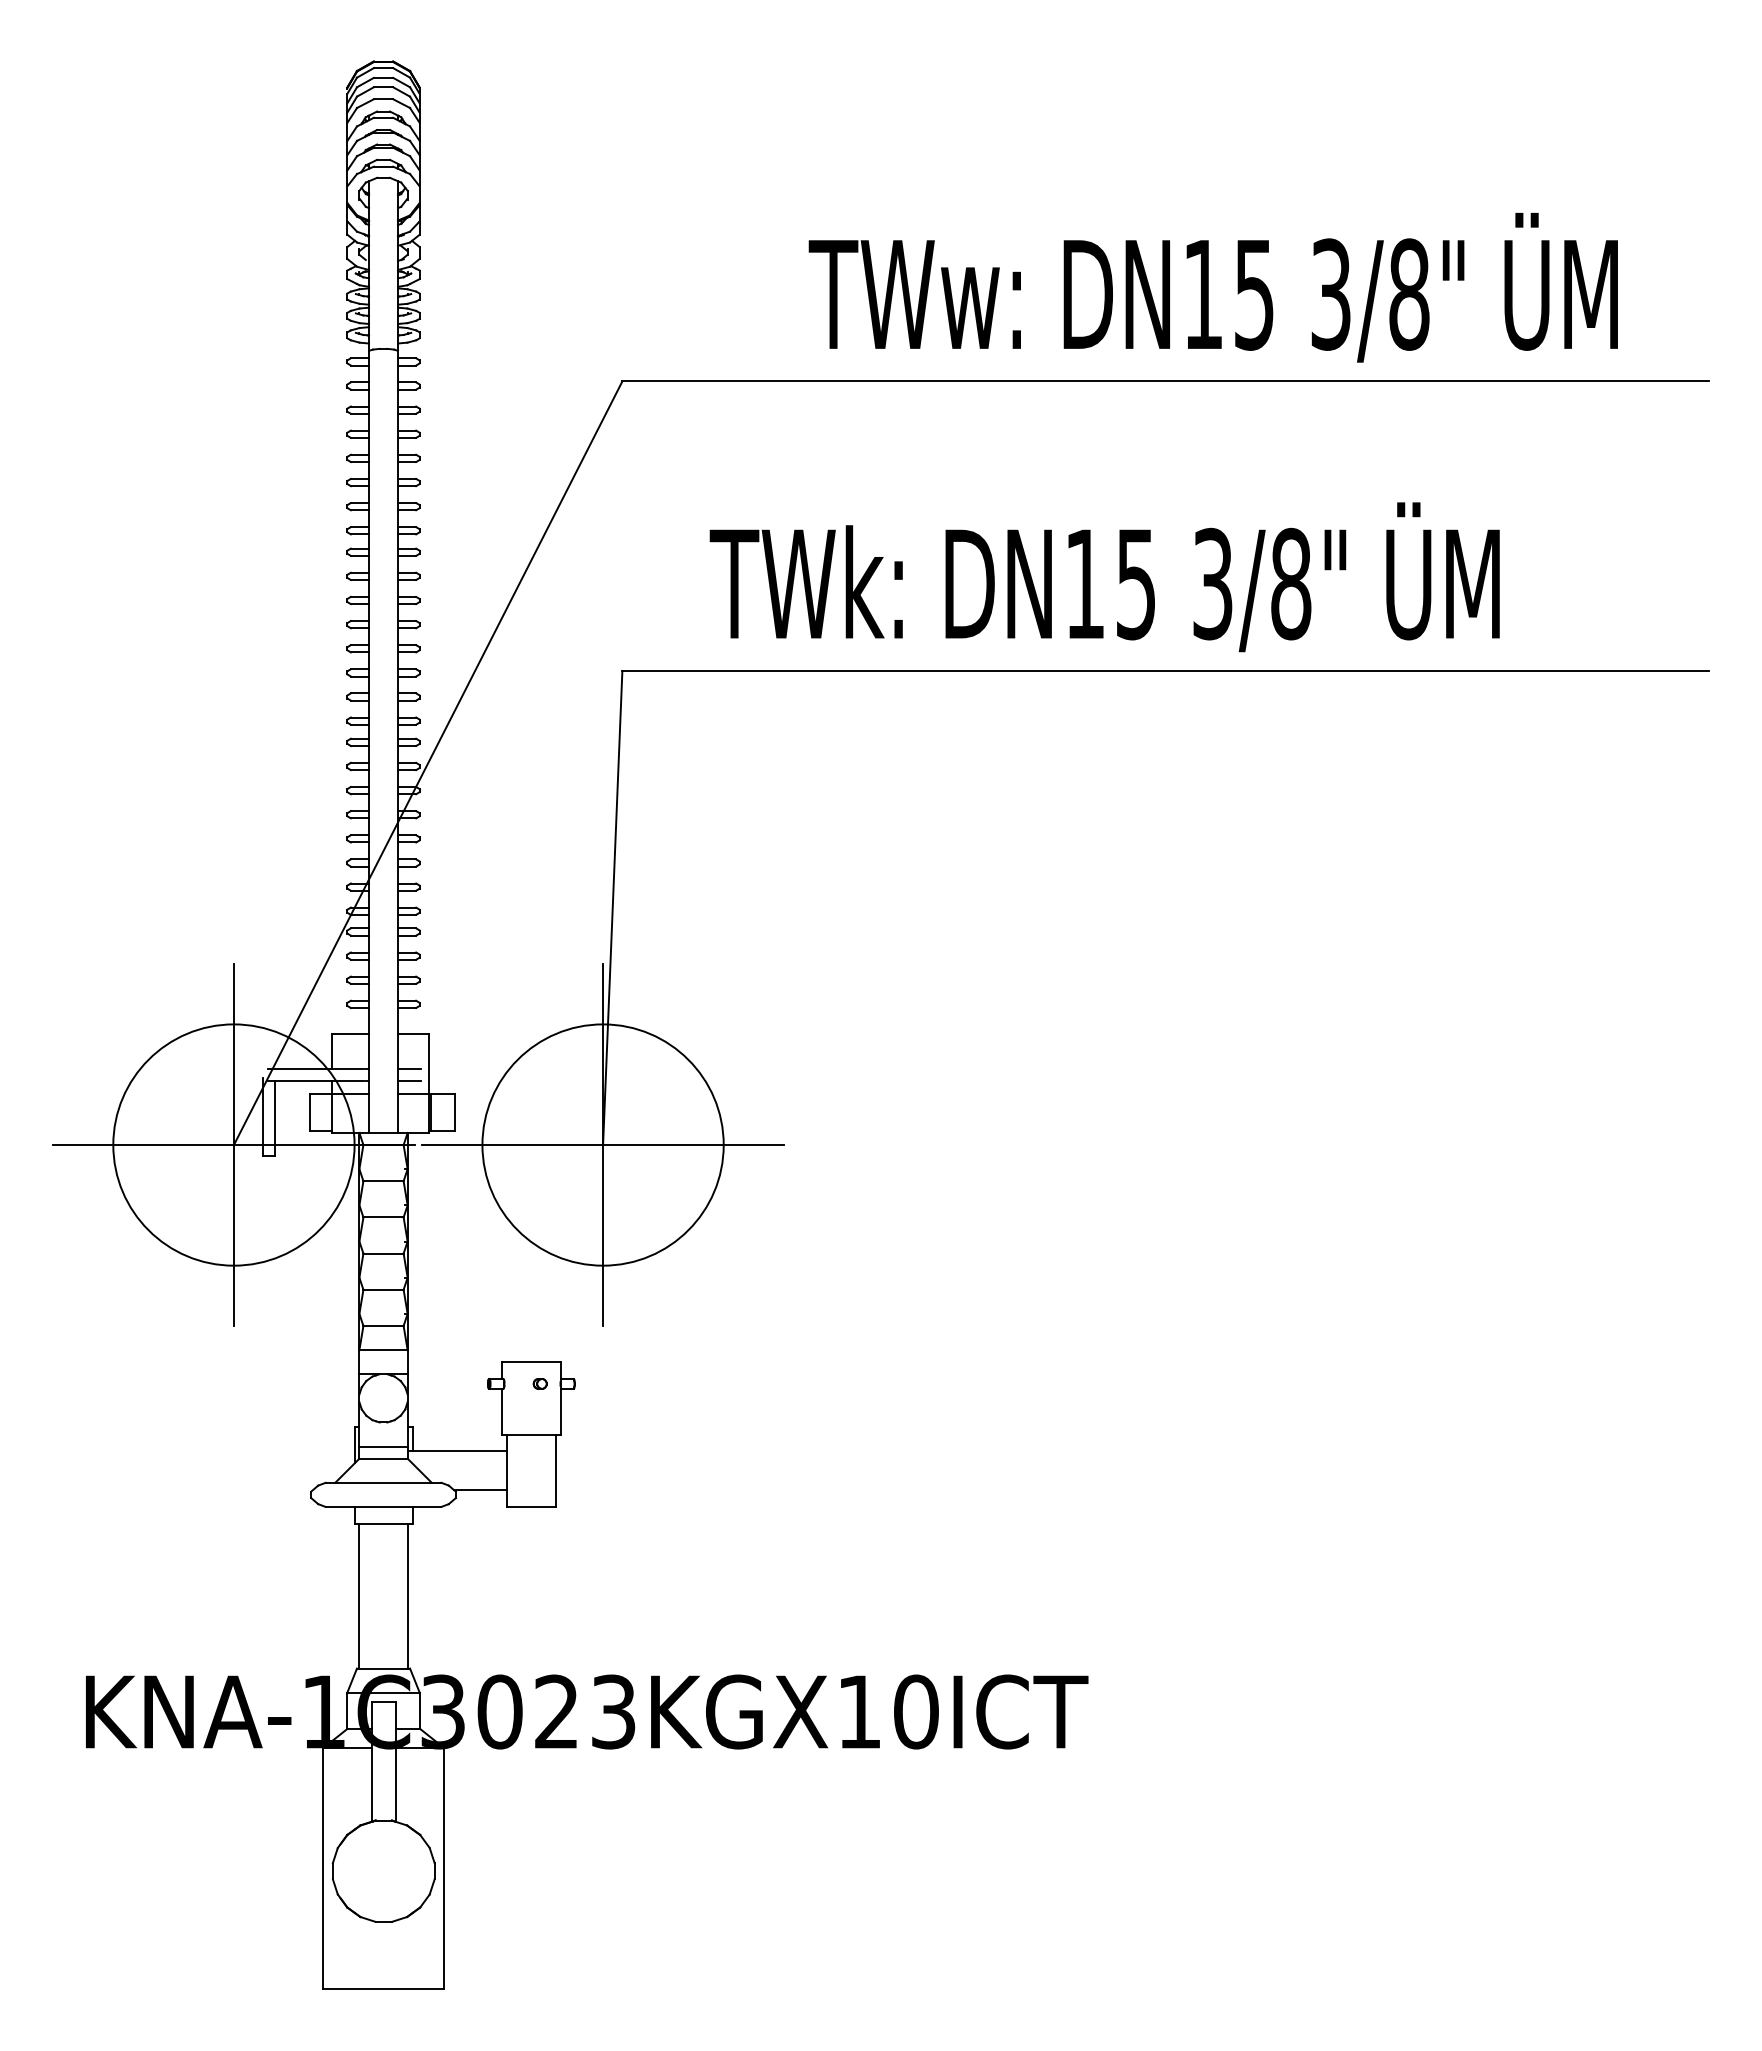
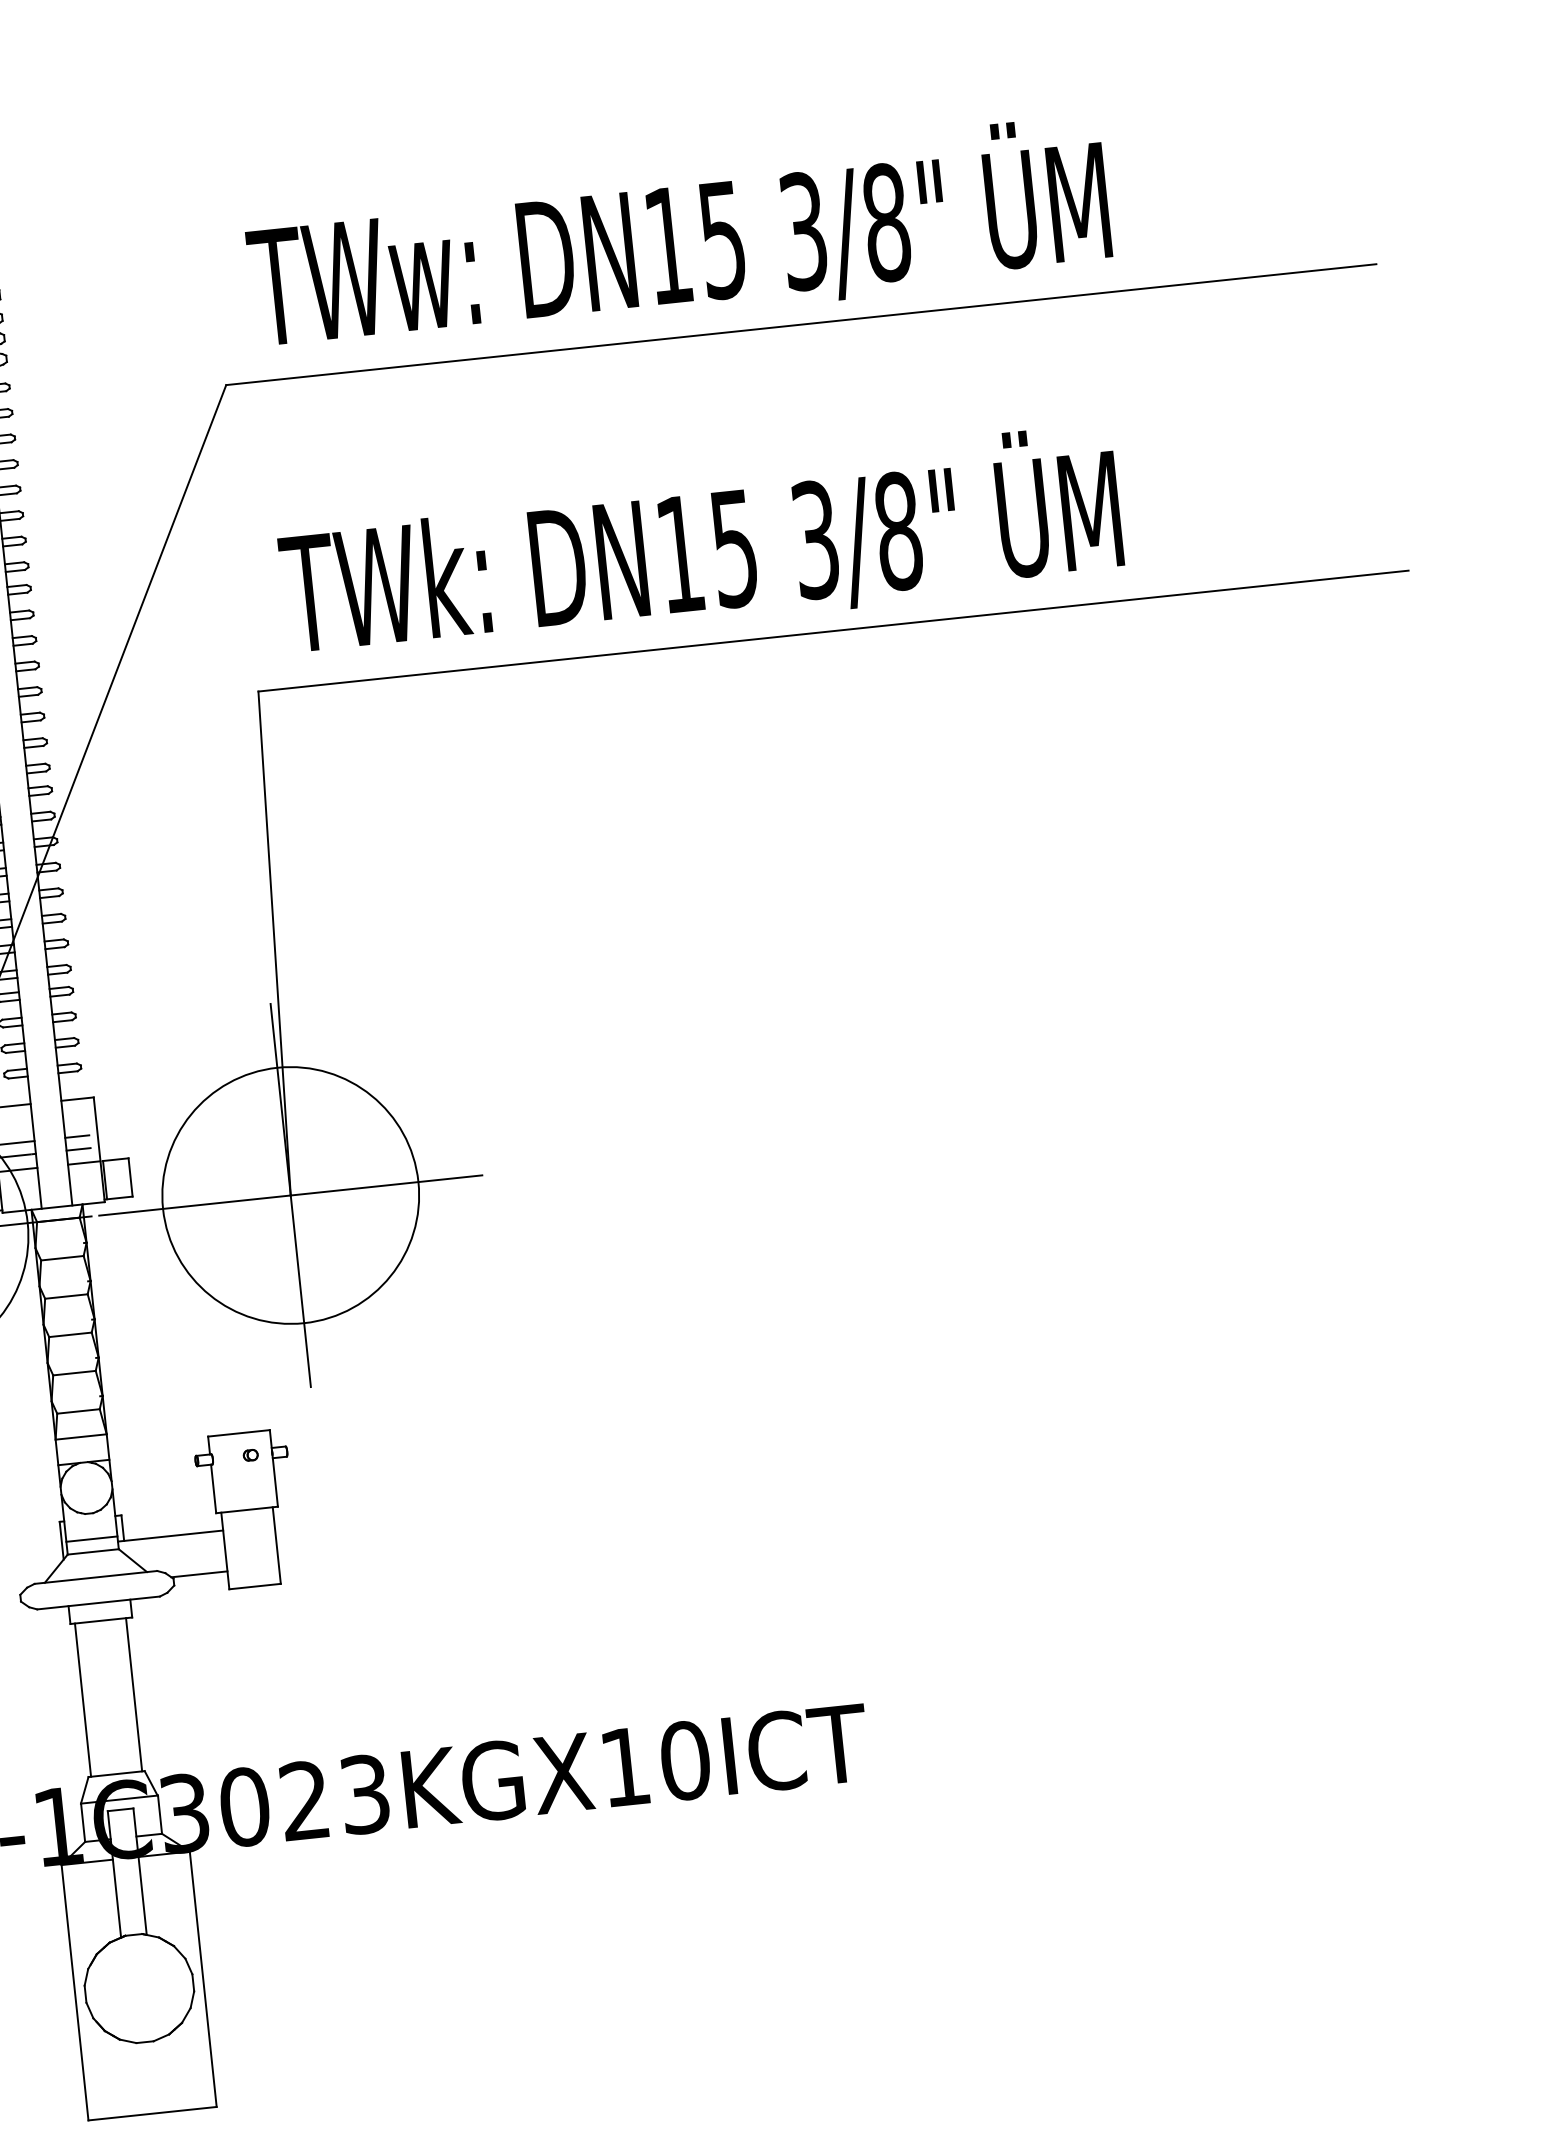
text: (1212, 287) -> (677, 237), moved
text: (1104, 577) -> (700, 545), moved

